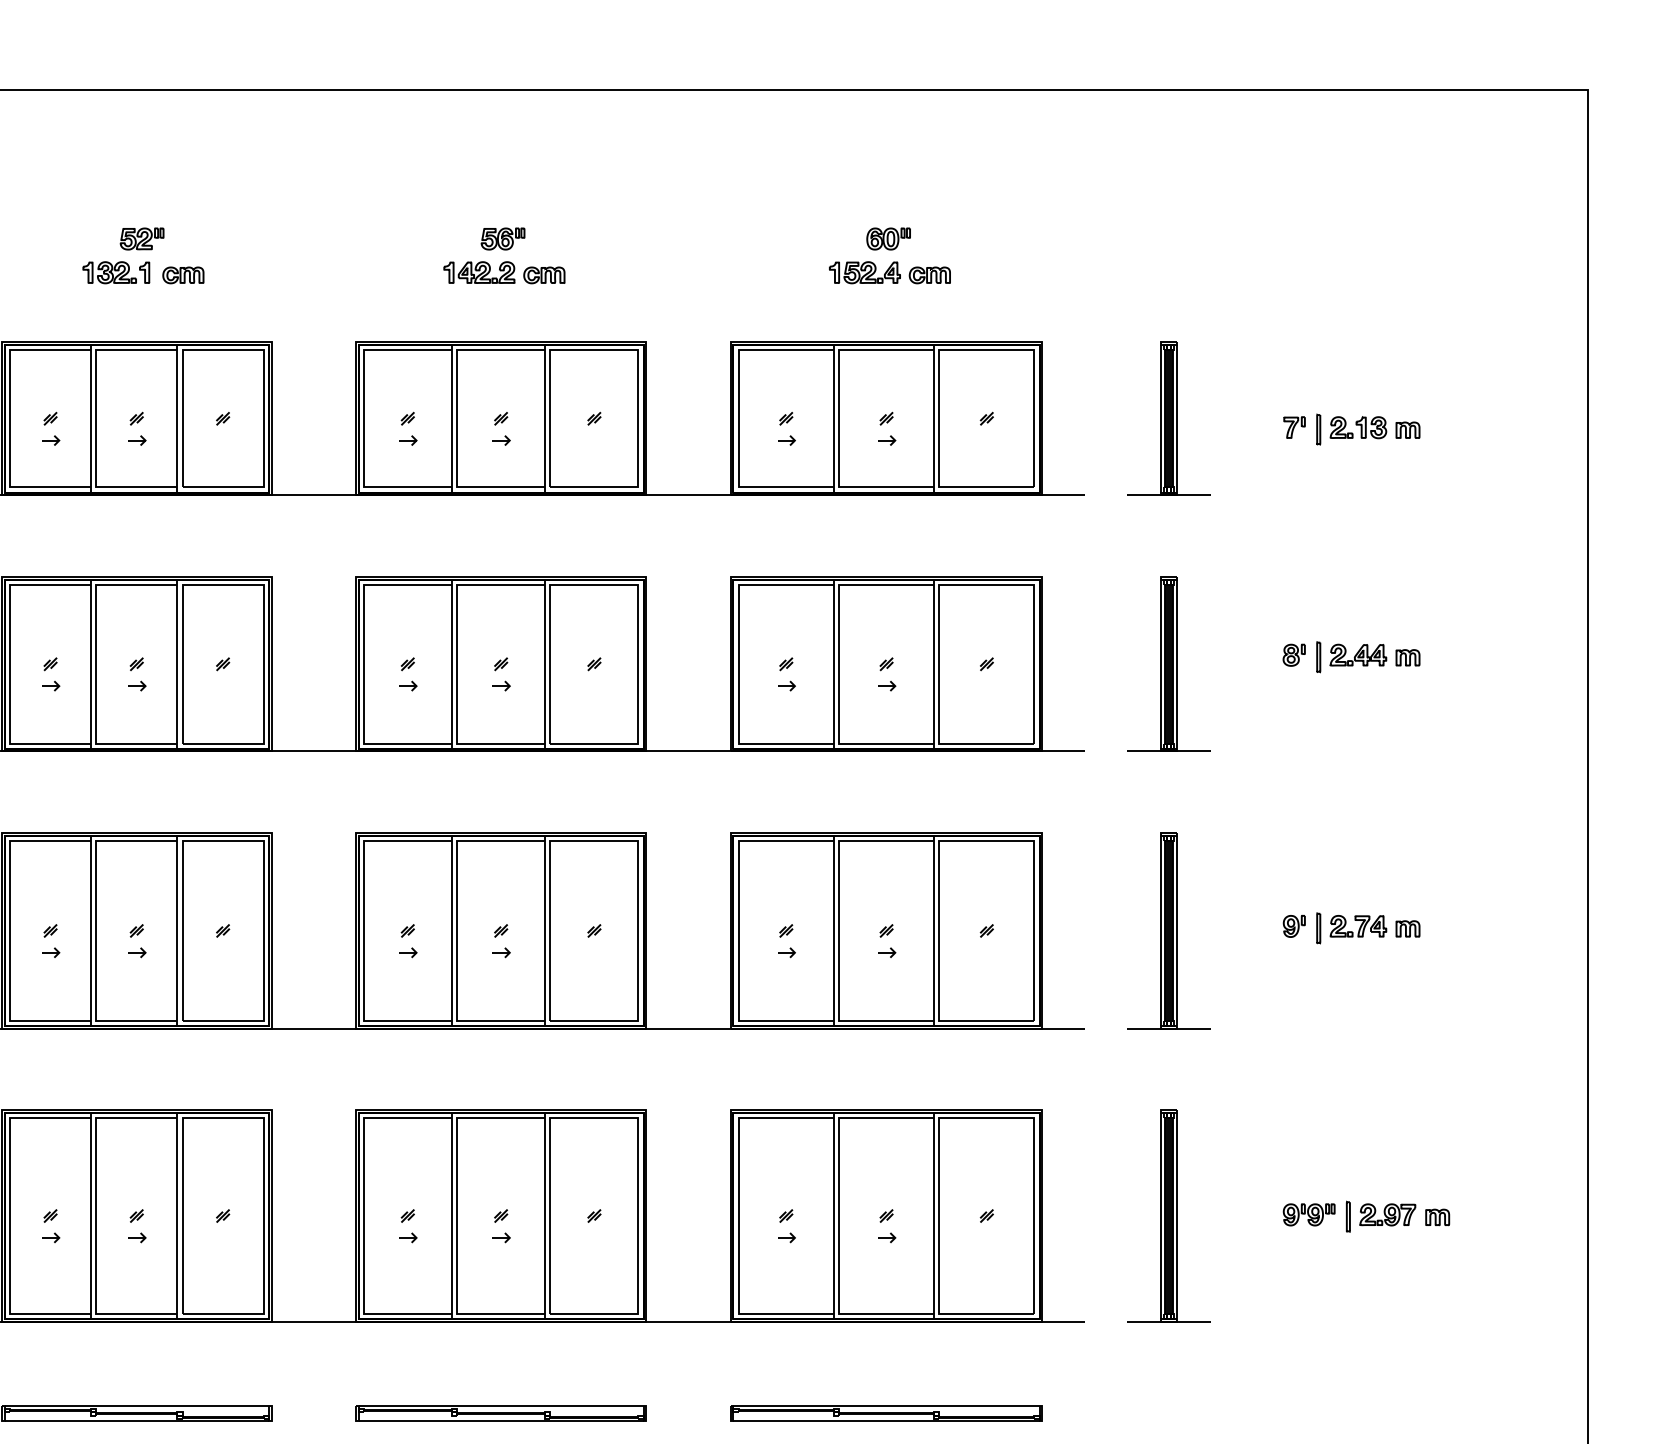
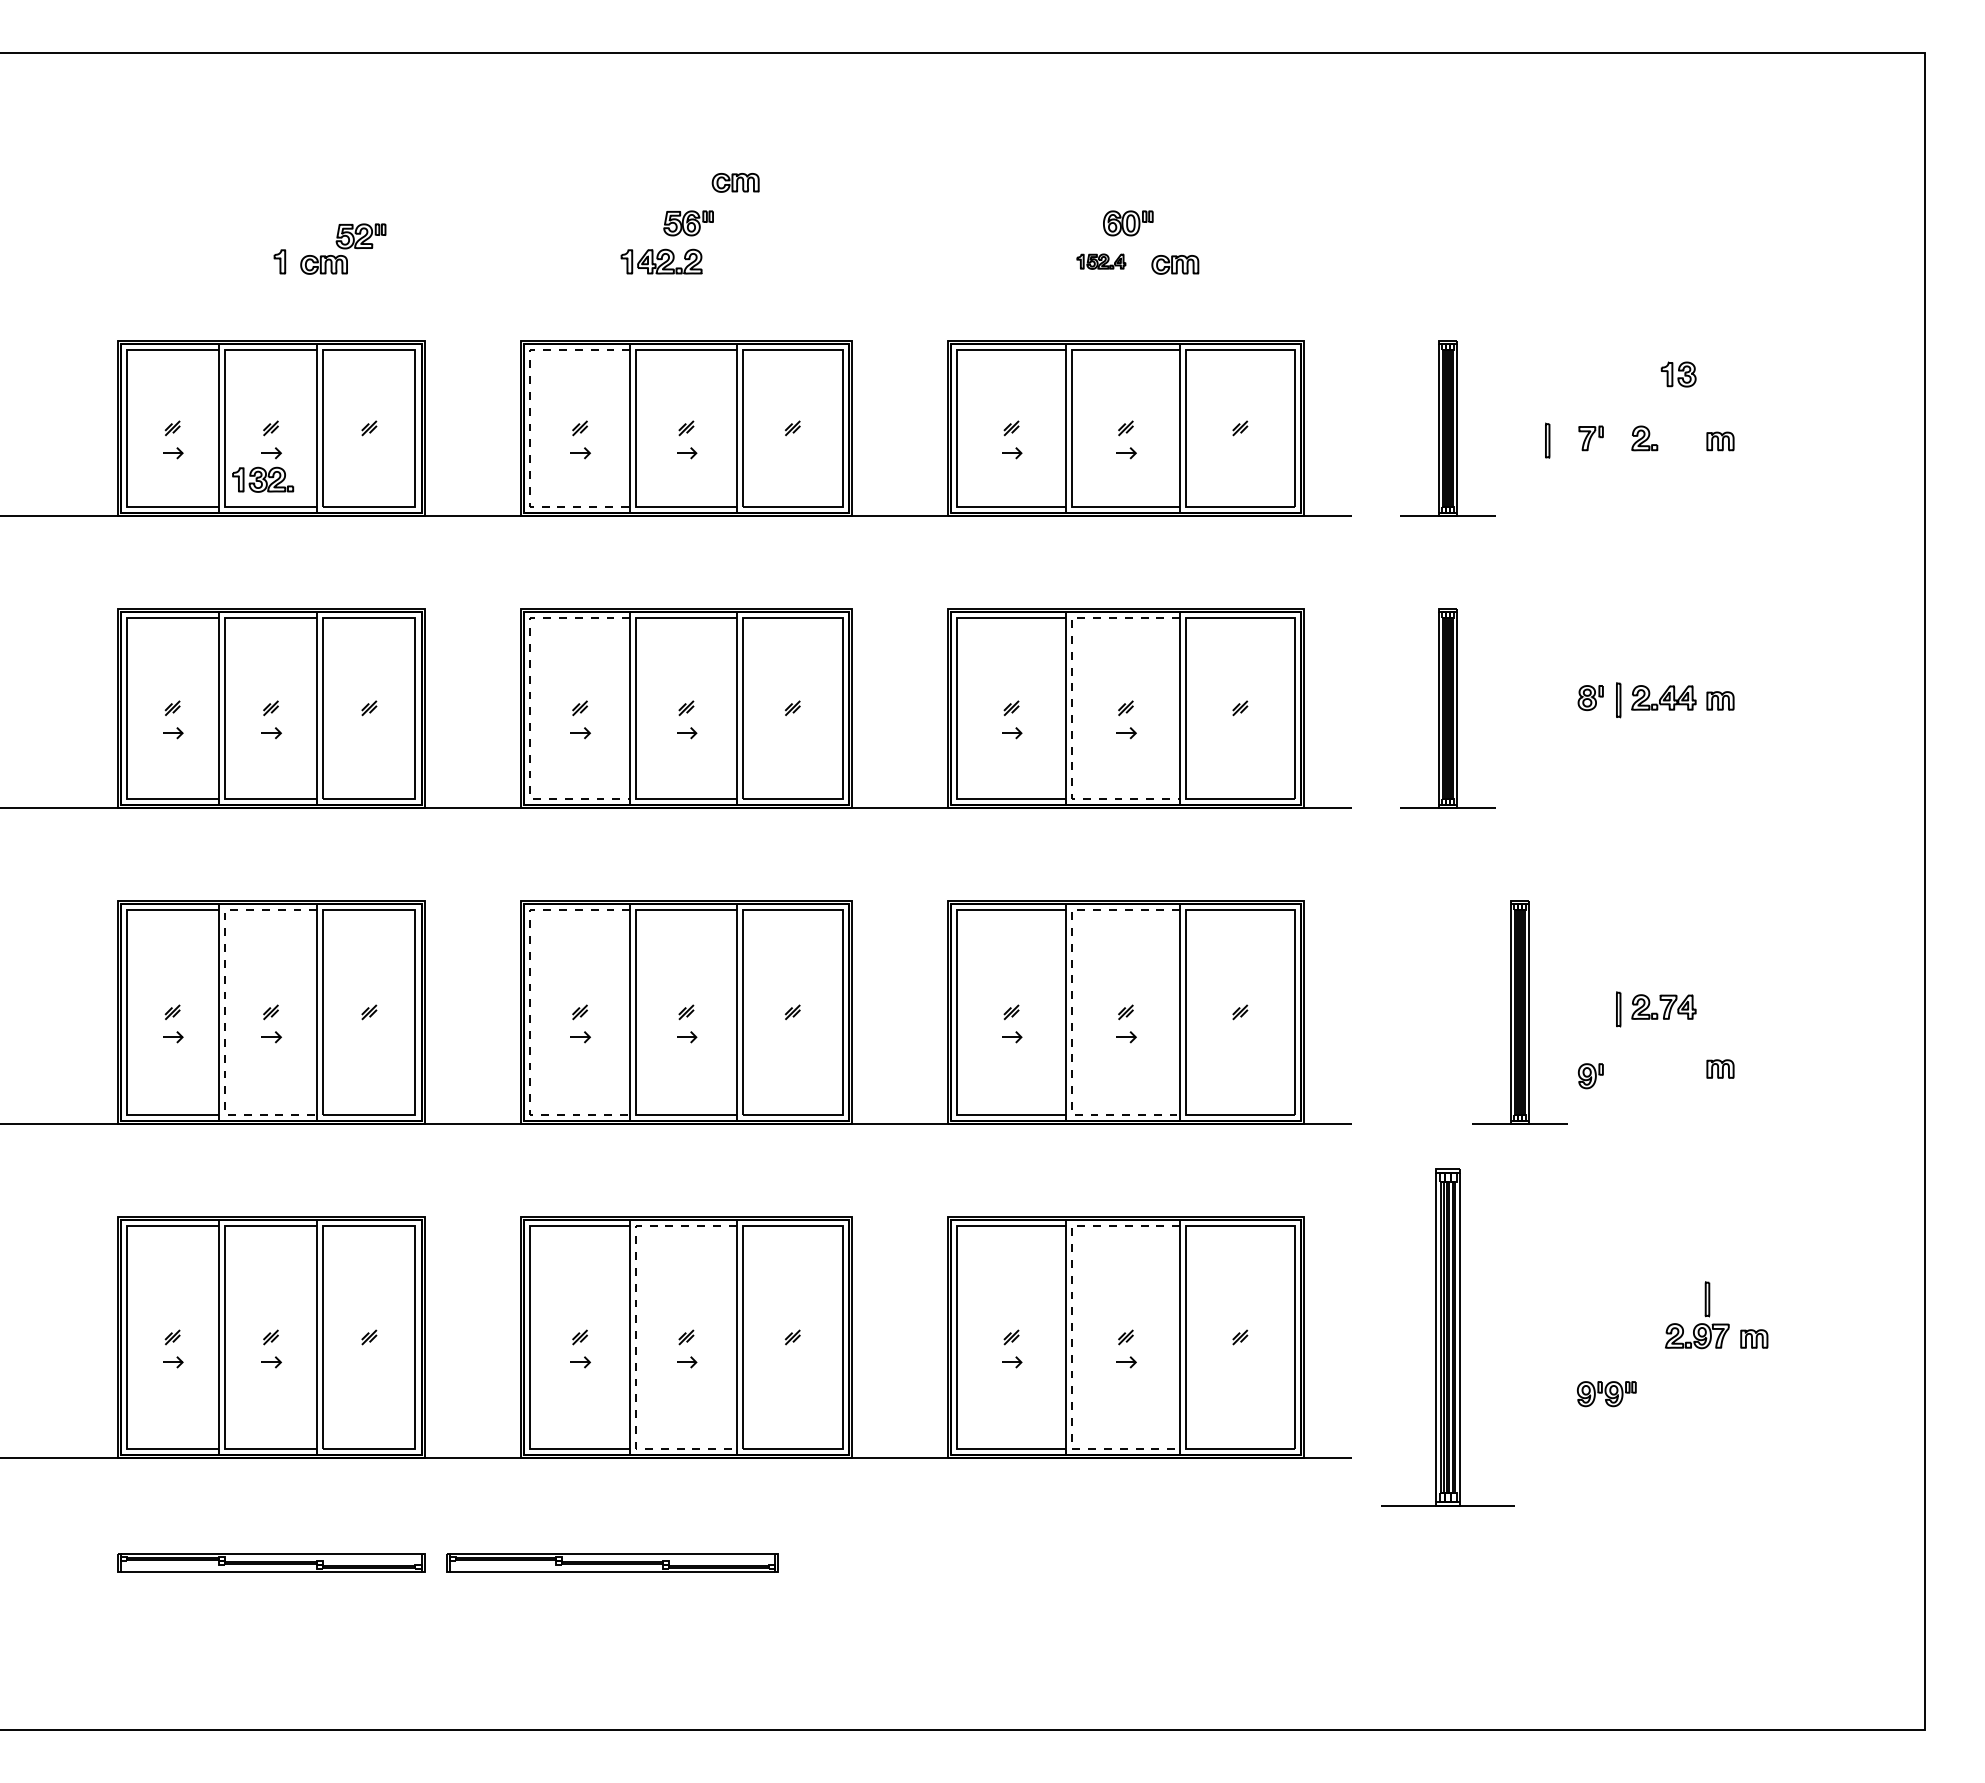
part: (141, 239) -> (360, 236), moved
part: (110, 272) -> (263, 479), moved
part: (865, 272) -> (1101, 261), size x0.6
part: (544, 275) -> (735, 182), moved
line: (363, 418) -> (529, 428), solid -> dashed
part: (1371, 427) -> (1678, 374), moved
part: (1318, 429) -> (1547, 440), moved
line: (363, 664) -> (529, 708), solid -> dashed
line: (838, 664) -> (1071, 708), solid -> dashed
part: (1294, 926) -> (1590, 1076), moved
part: (1408, 928) -> (1720, 1068), moved
line: (96, 931) -> (224, 1012), solid -> dashed
line: (363, 931) -> (529, 1012), solid -> dashed
line: (838, 931) -> (1071, 1012), solid -> dashed
part: (1168, 931) -> (1519, 1012), moved
part: (1308, 1215) -> (1606, 1394), moved
line: (457, 1216) -> (636, 1337), solid -> dashed
line: (838, 1216) -> (1071, 1337), solid -> dashed
part: (1168, 1216) -> (1447, 1337), size x1.4
part: (1348, 1216) -> (1707, 1299), moved
part: (501, 1413) -> (612, 1562), moved
part: (886, 1413) -> (1125, 1562), removed

